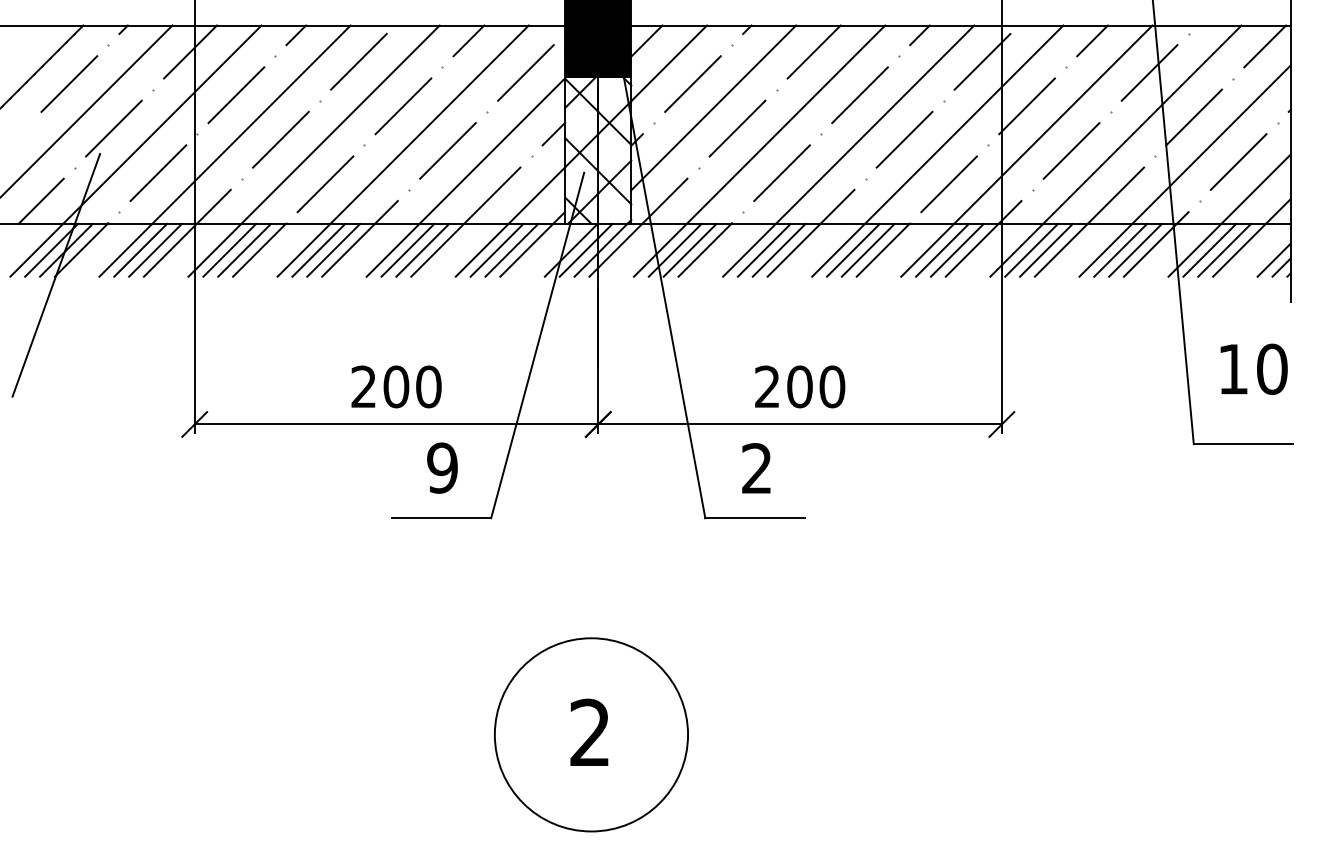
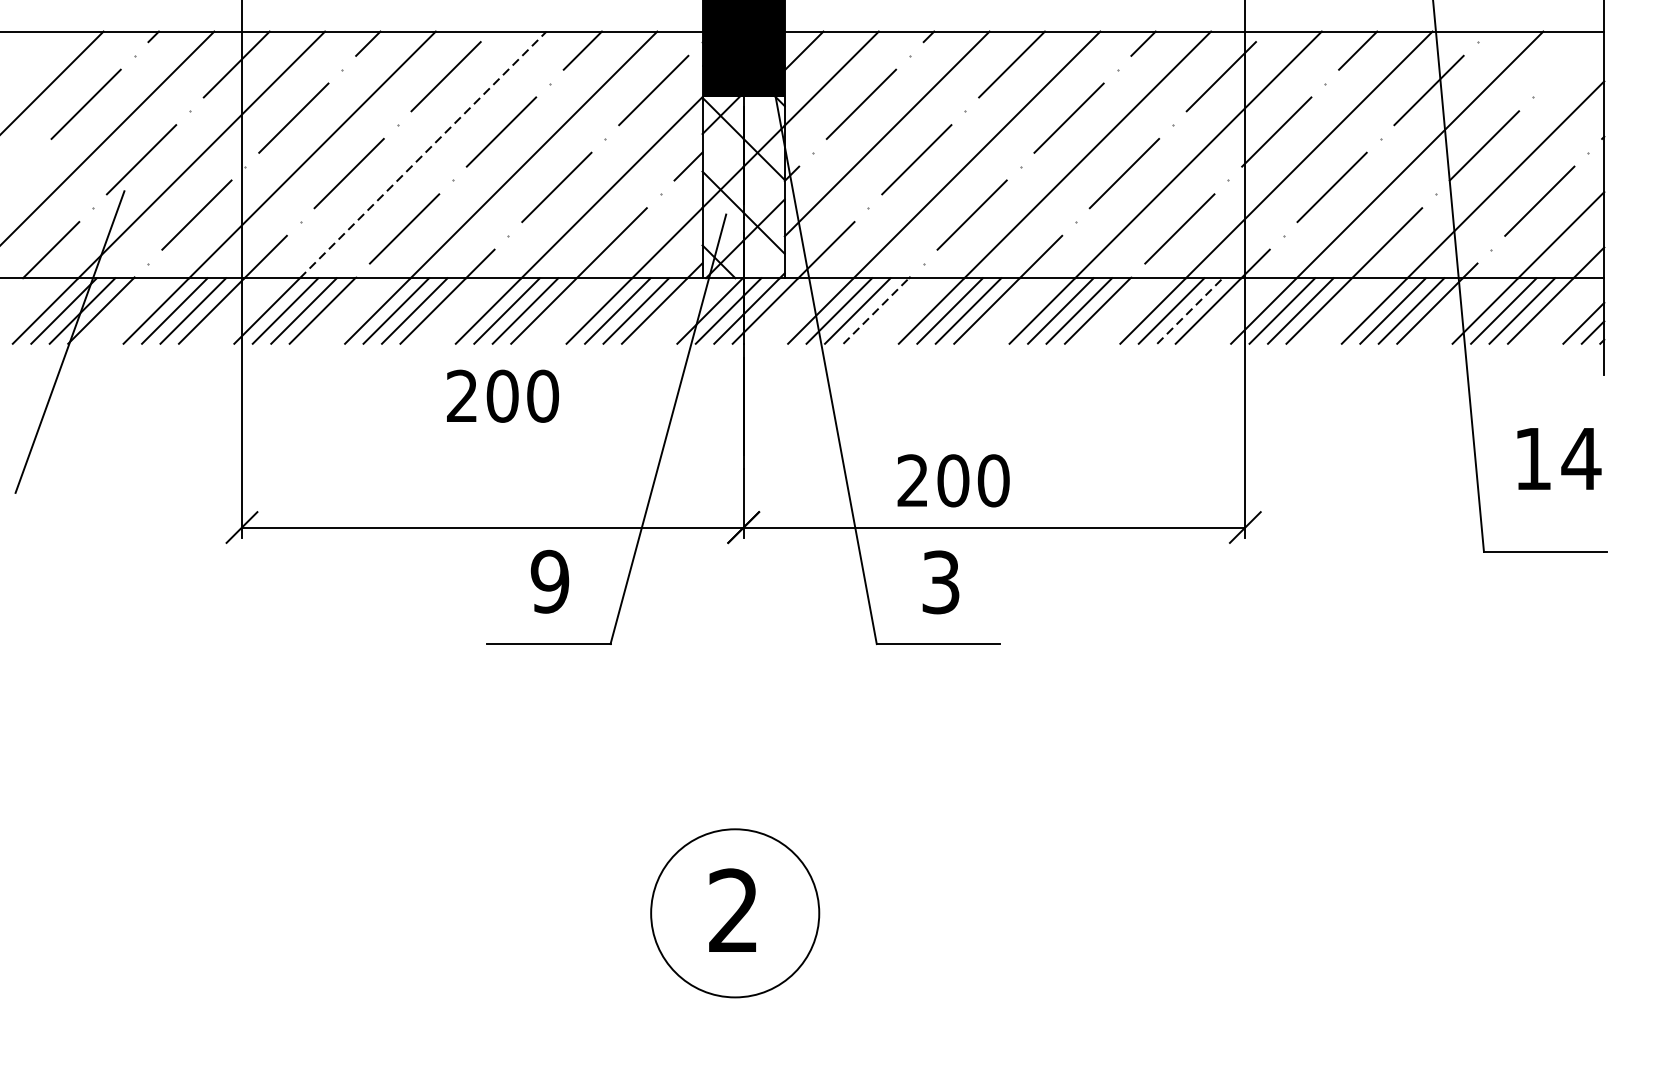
line: (1265, 46) -> (1573, 57), removed
line: (340, 124) -> (423, 154), solid -> dashed
line: (705, 249) -> (876, 309), solid -> dashed
line: (957, 249) -> (1190, 309), solid -> dashed
text: (1272, 368) -> (1581, 457), 10 -> 14
text: (396, 386) -> (502, 395), moved
text: (800, 386) -> (954, 480), moved
text: (756, 468) -> (940, 582), 2 -> 3
circle: (591, 734) -> (735, 912), size x0.7

